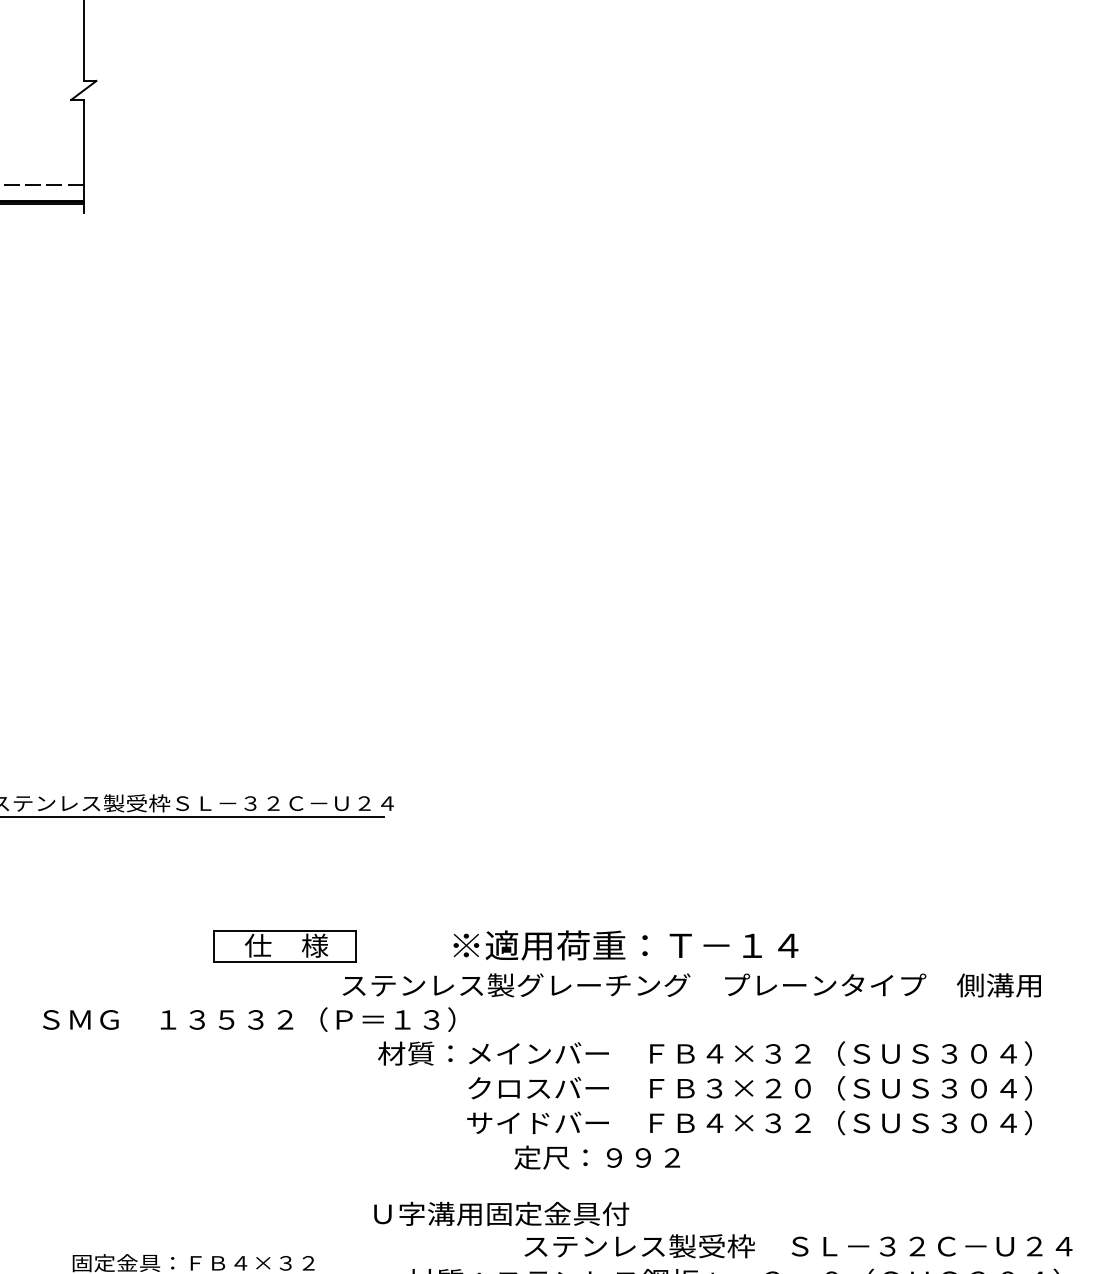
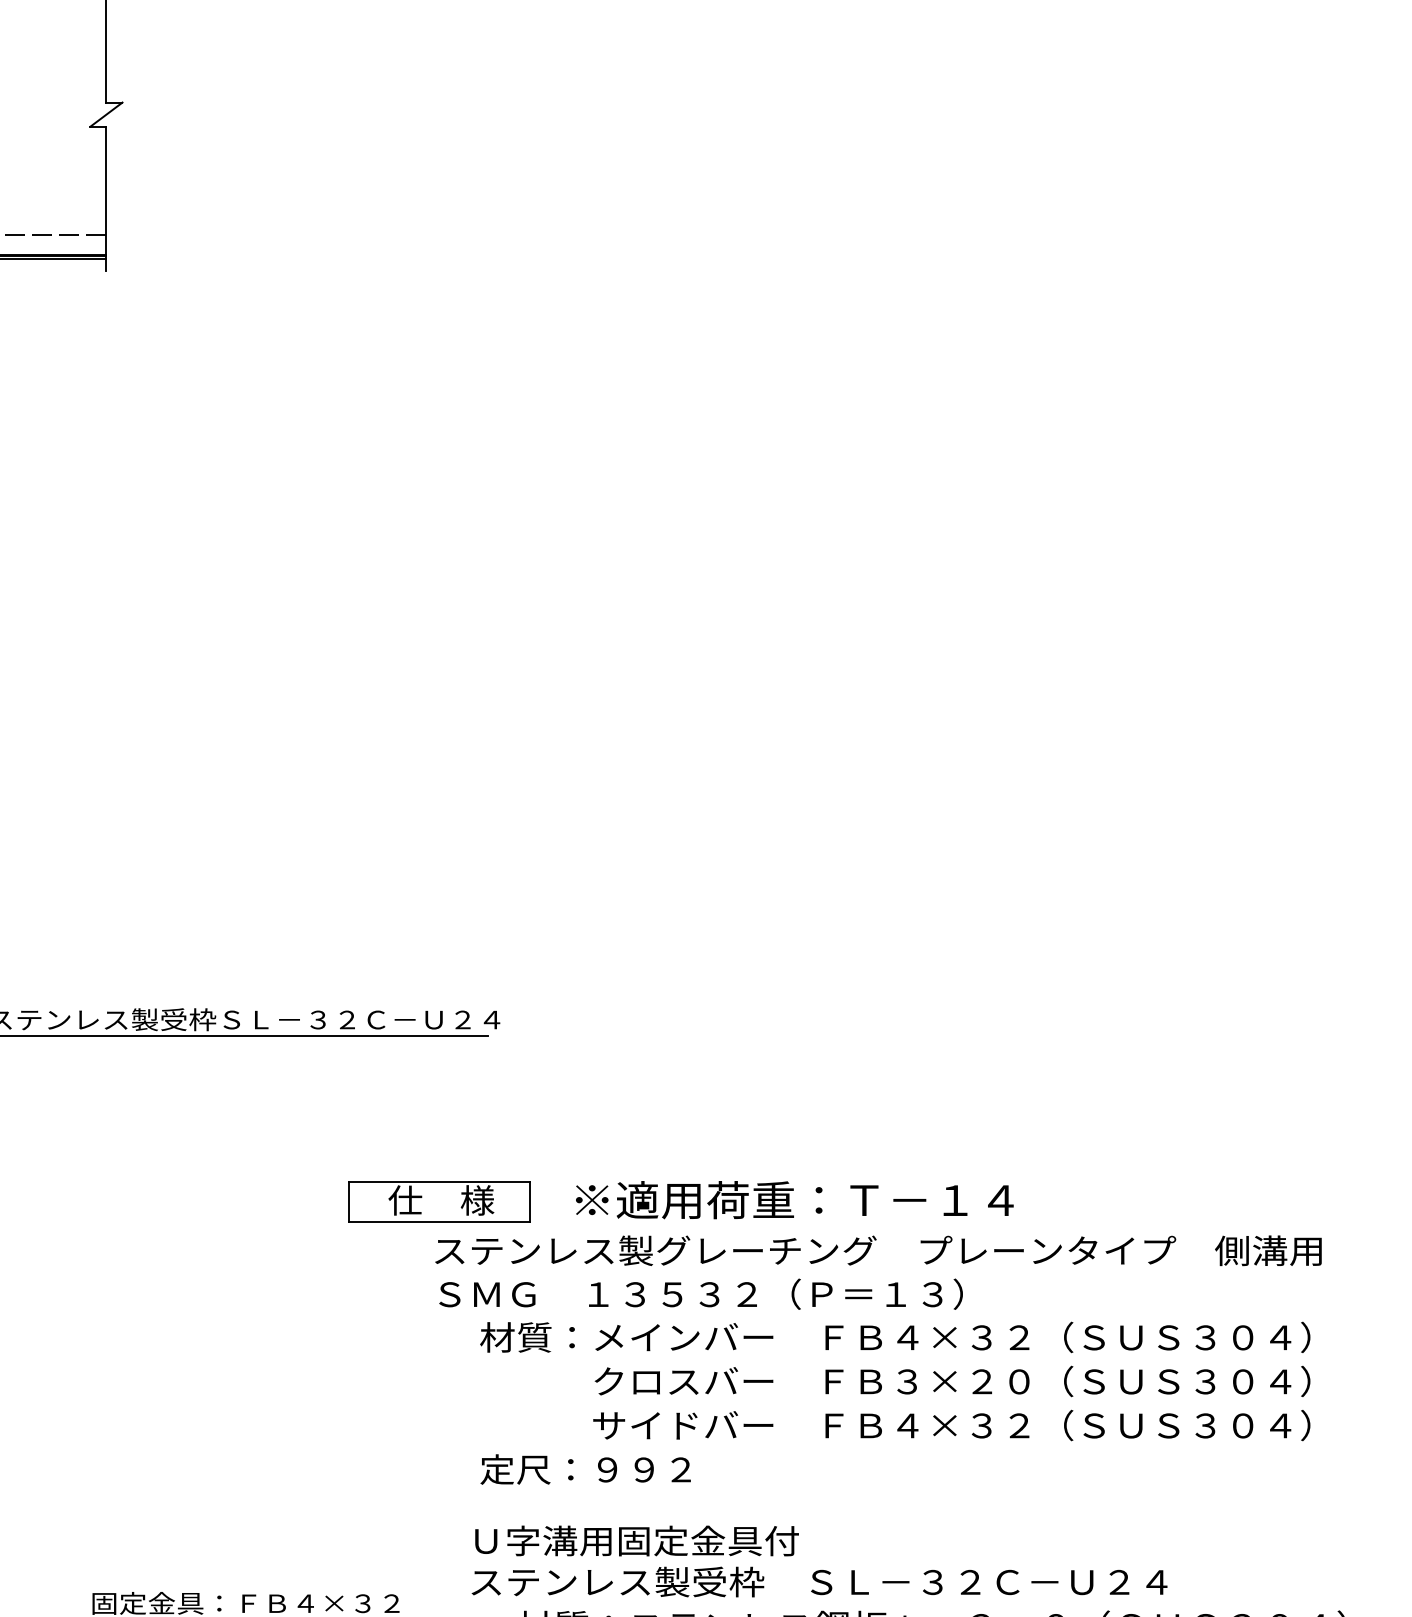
part: (284, 946) -> (438, 1201), moved
text: (249, 1019) -> (701, 1294), moved
text: (596, 1157) -> (584, 1469), moved
text: (798, 1246) -> (819, 1582), moved

